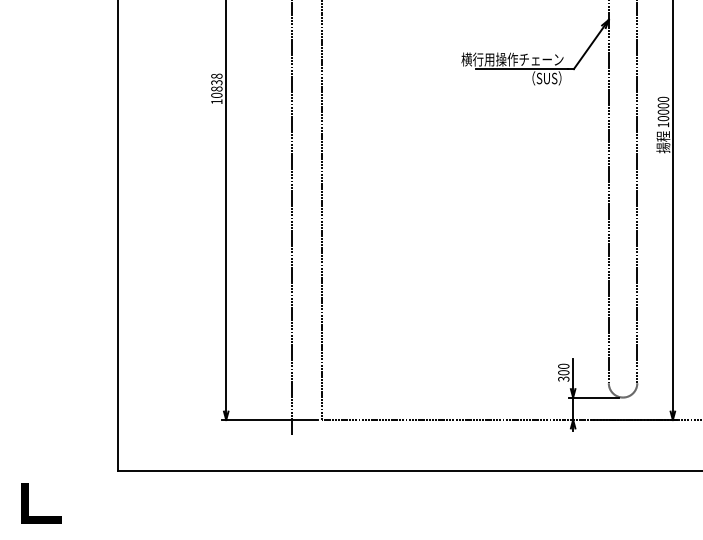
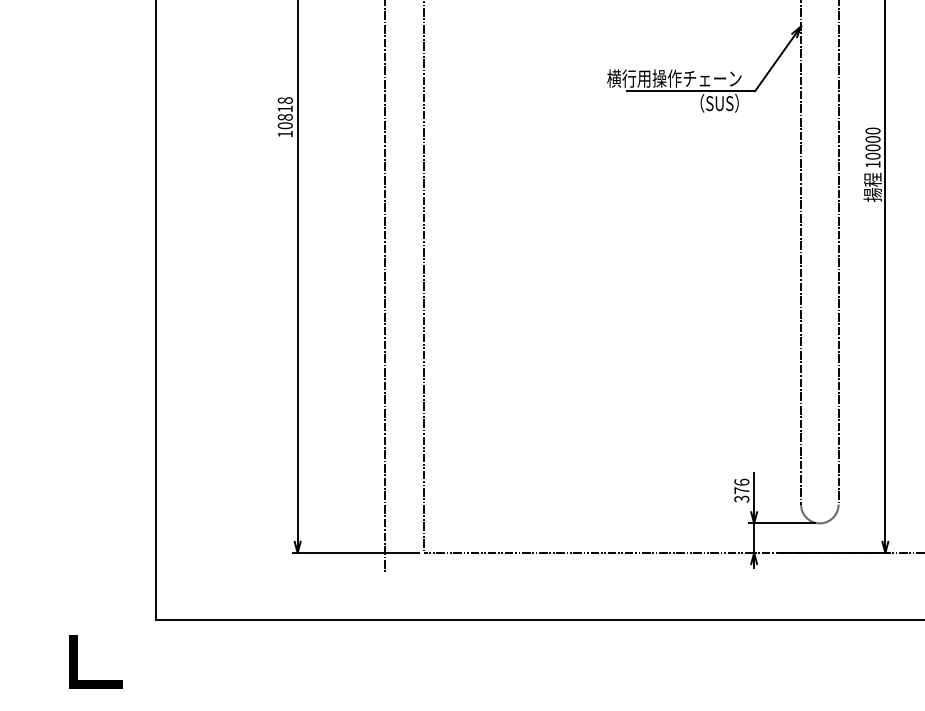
text: (216, 82) -> (284, 108), 10838 -> 10818
text: (563, 369) -> (741, 486), 300 -> 376
part: (28, 503) -> (78, 662), moved

